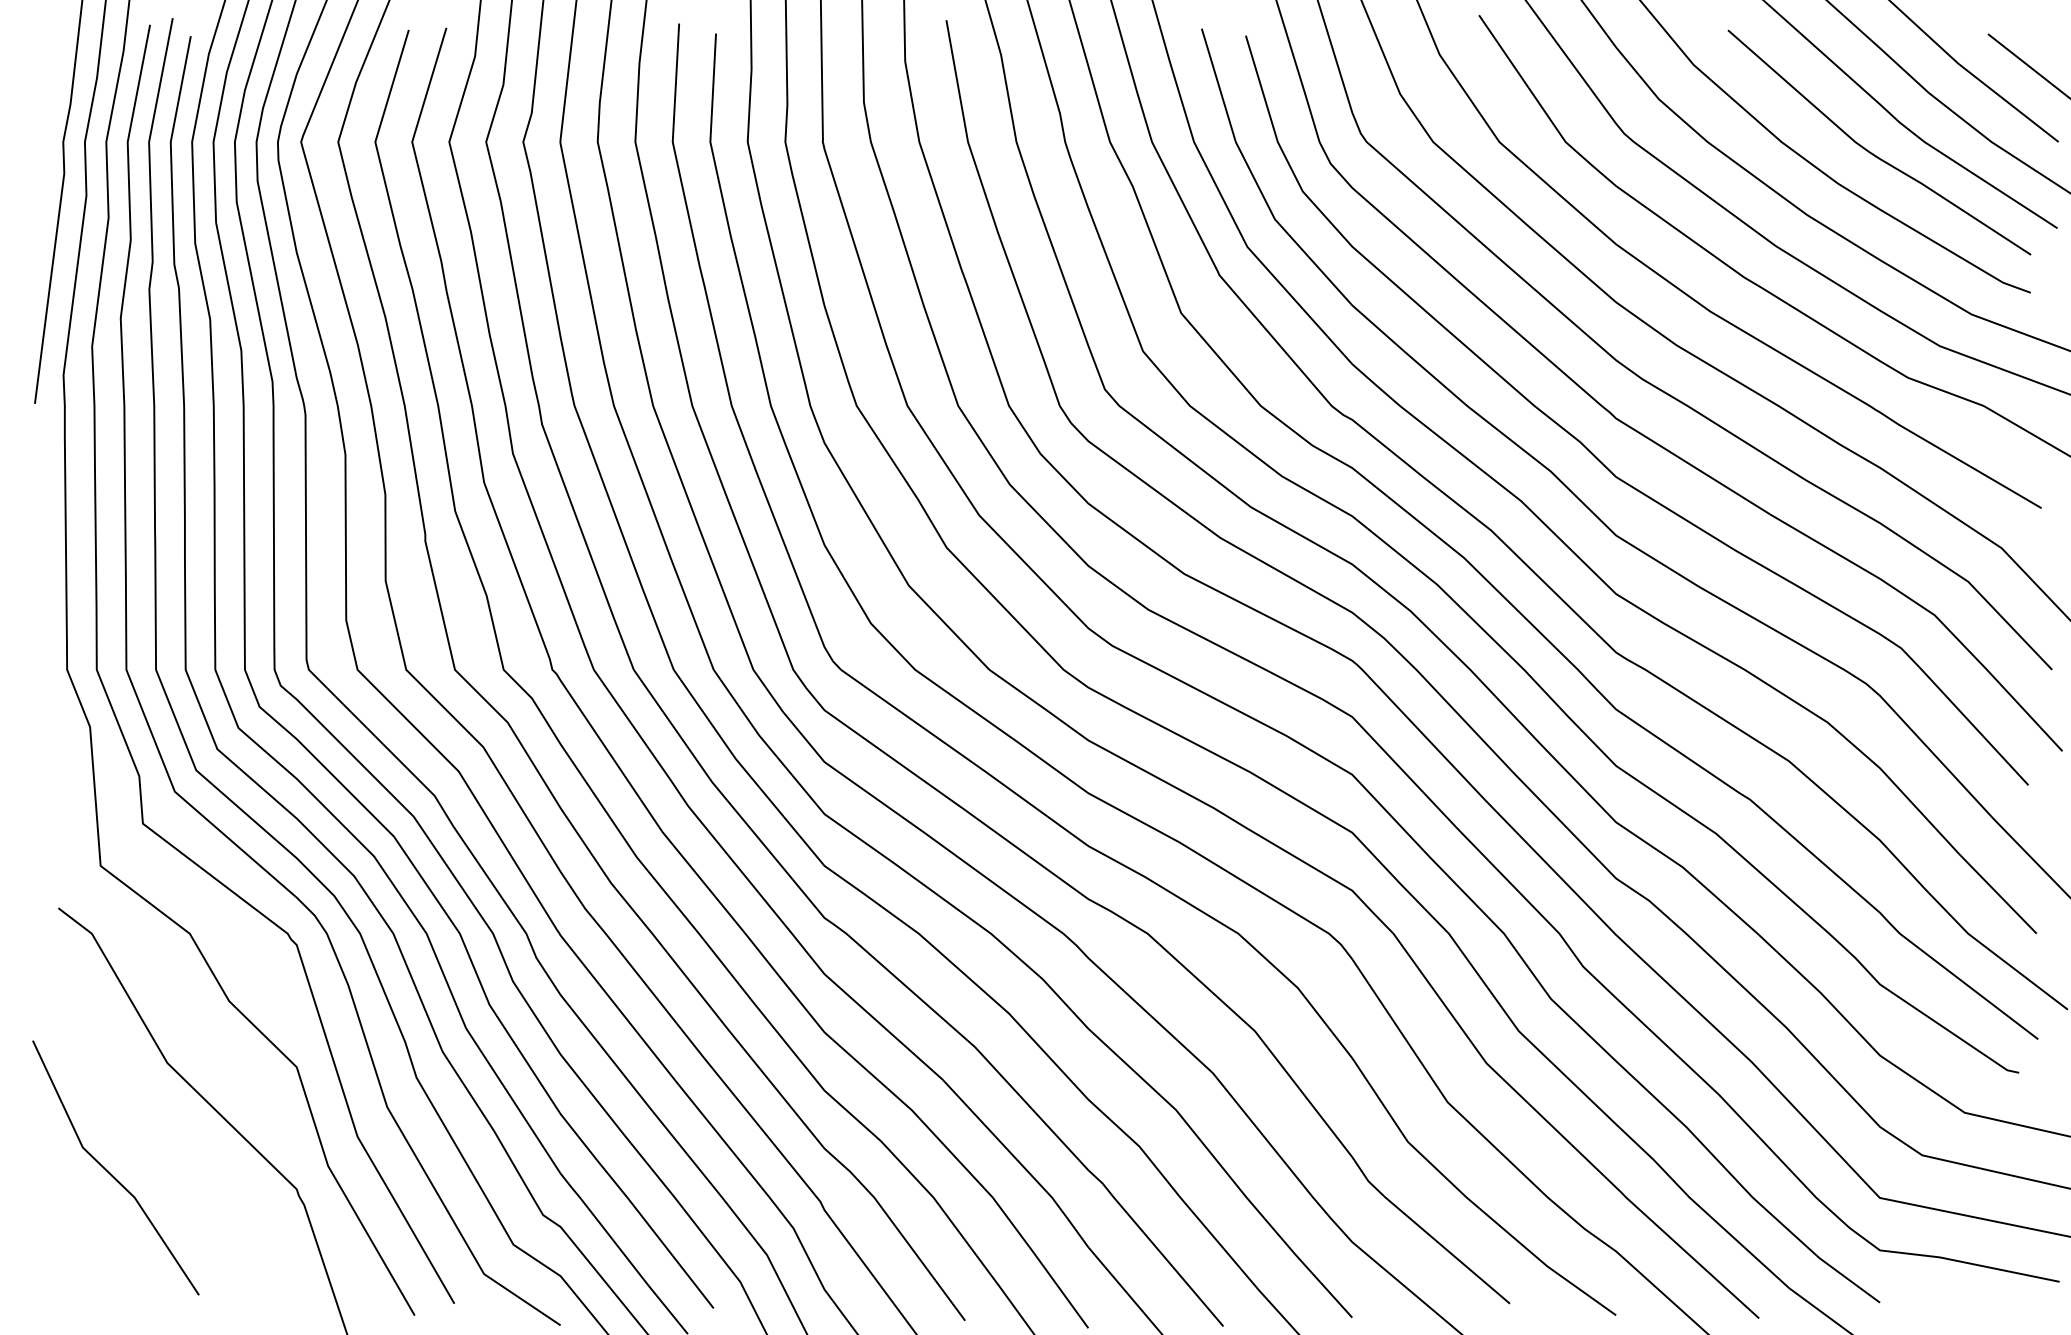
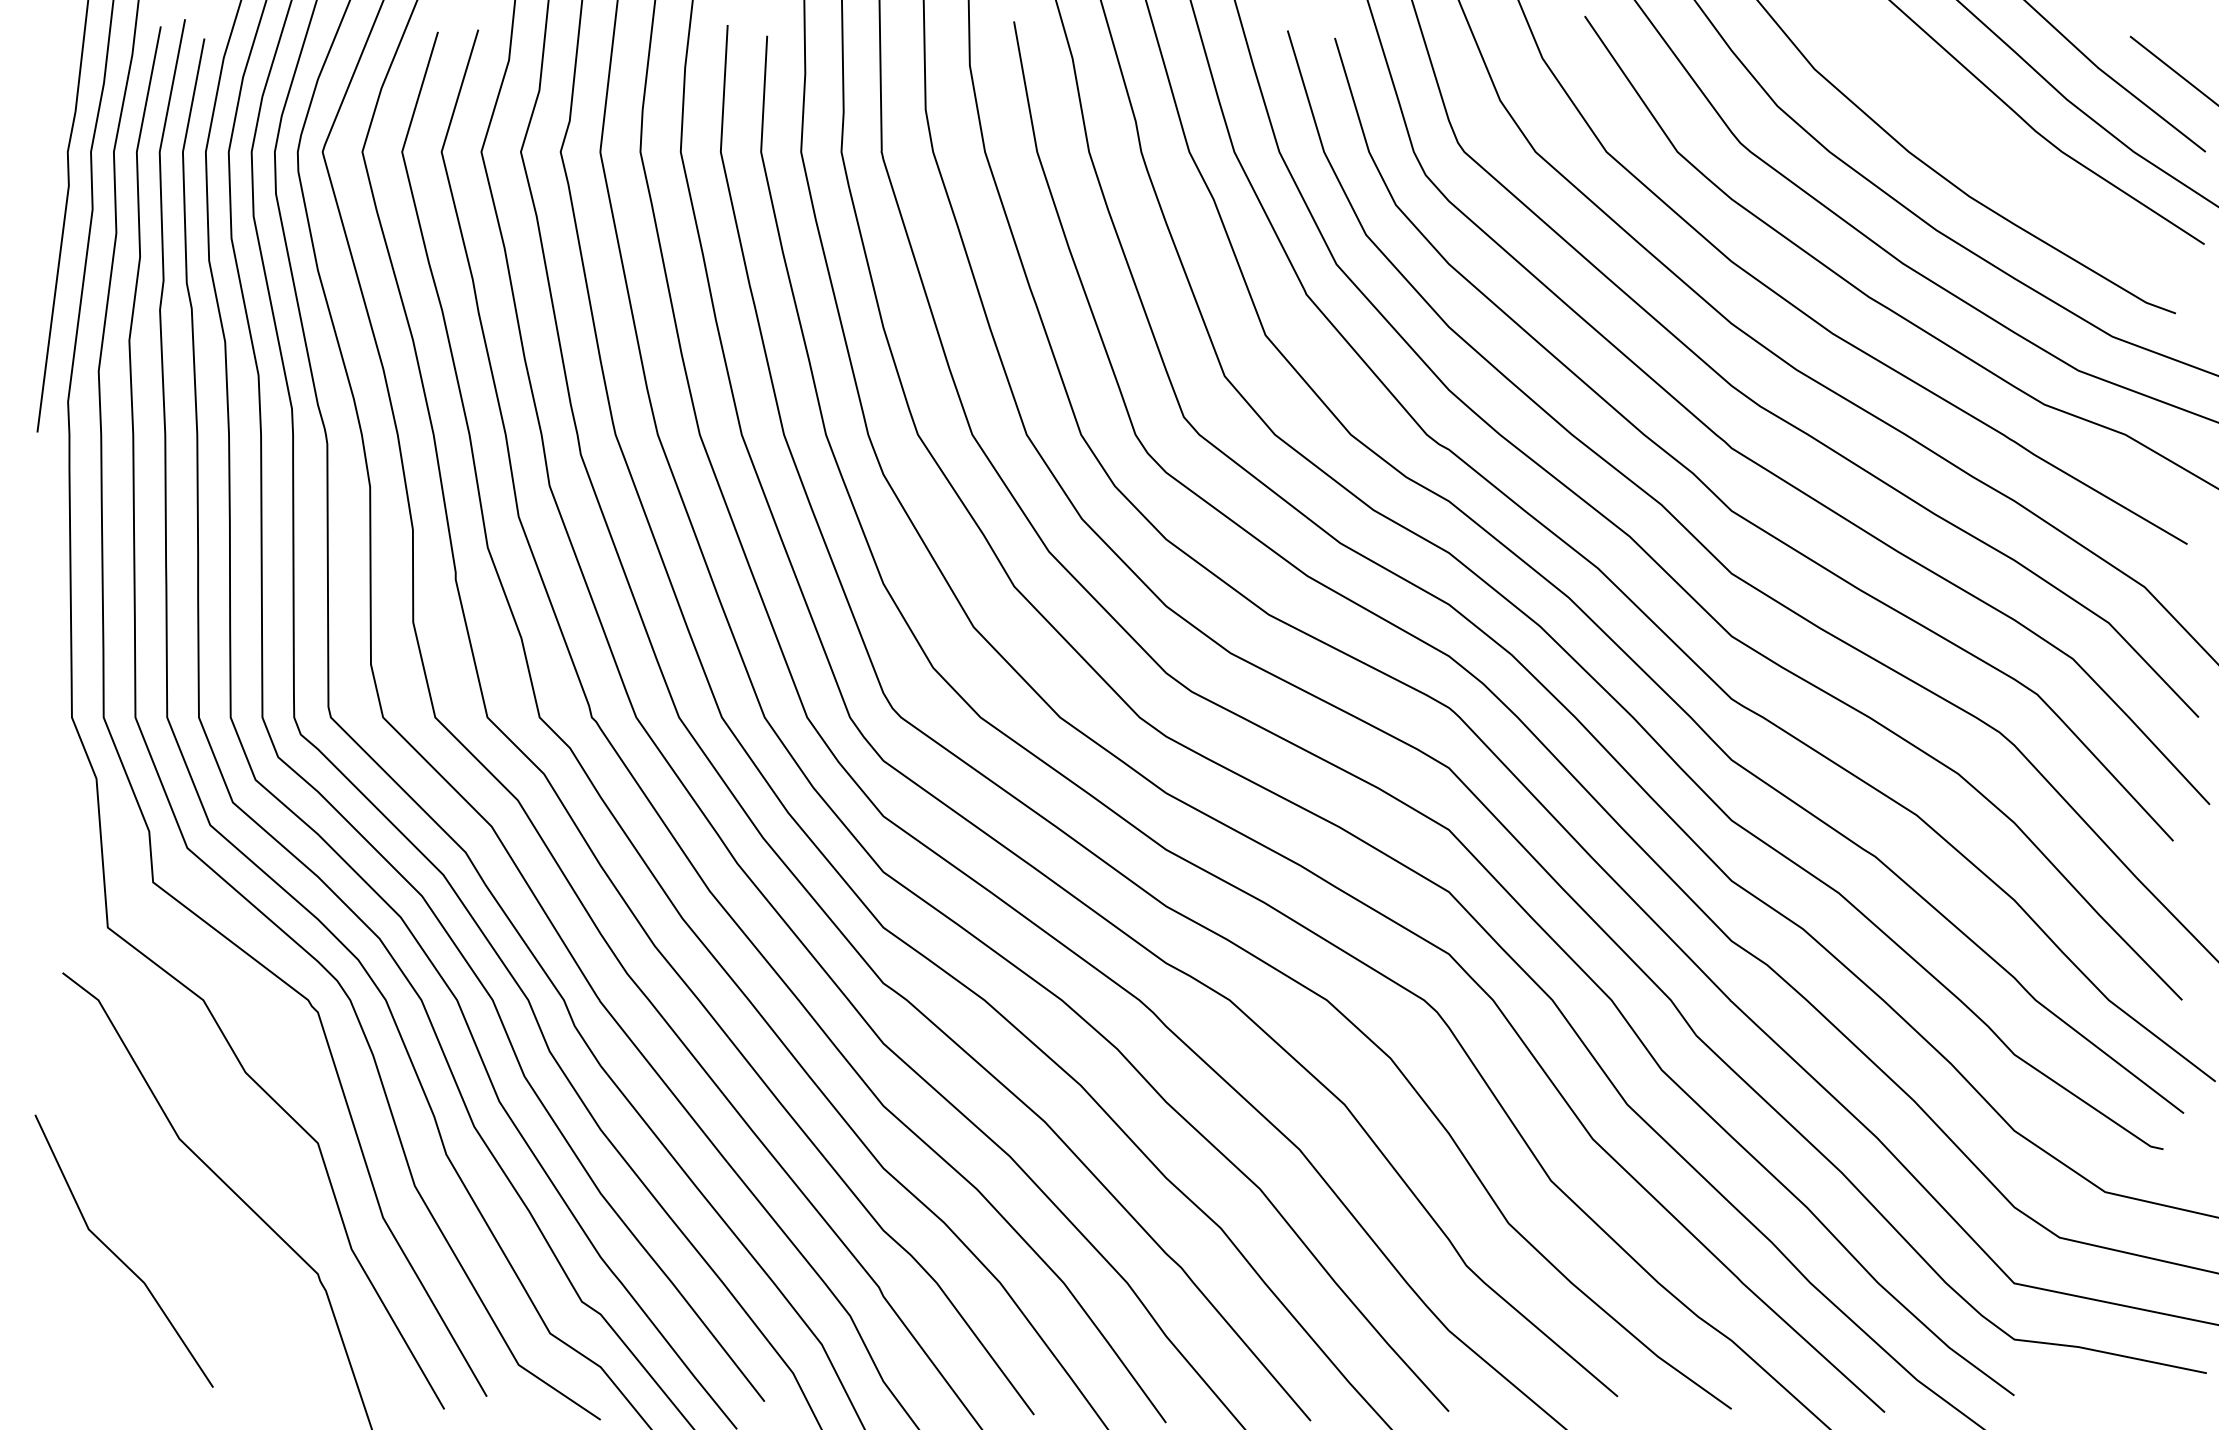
curve: (1873, 153) -> (2007, 164), removed

